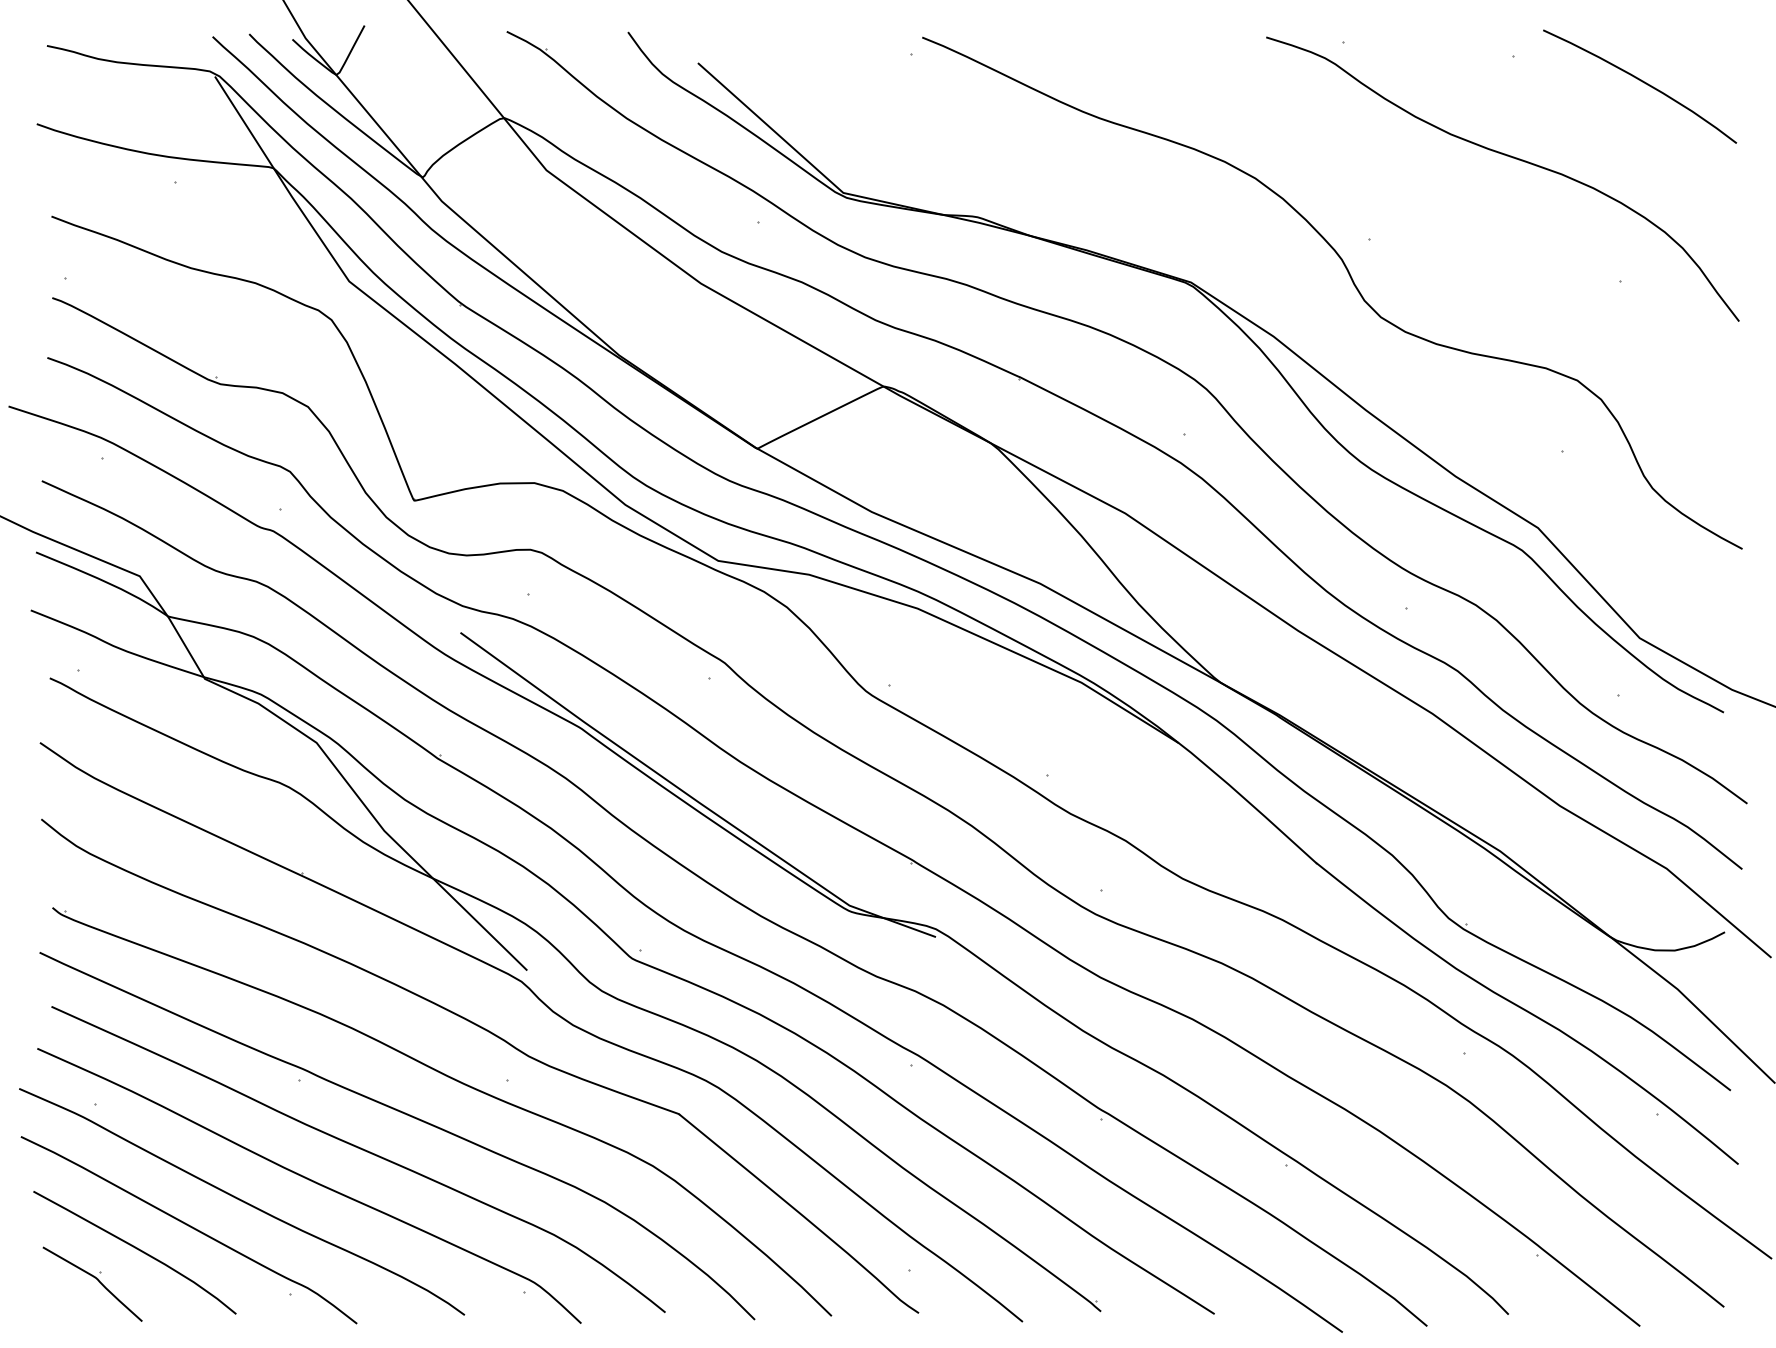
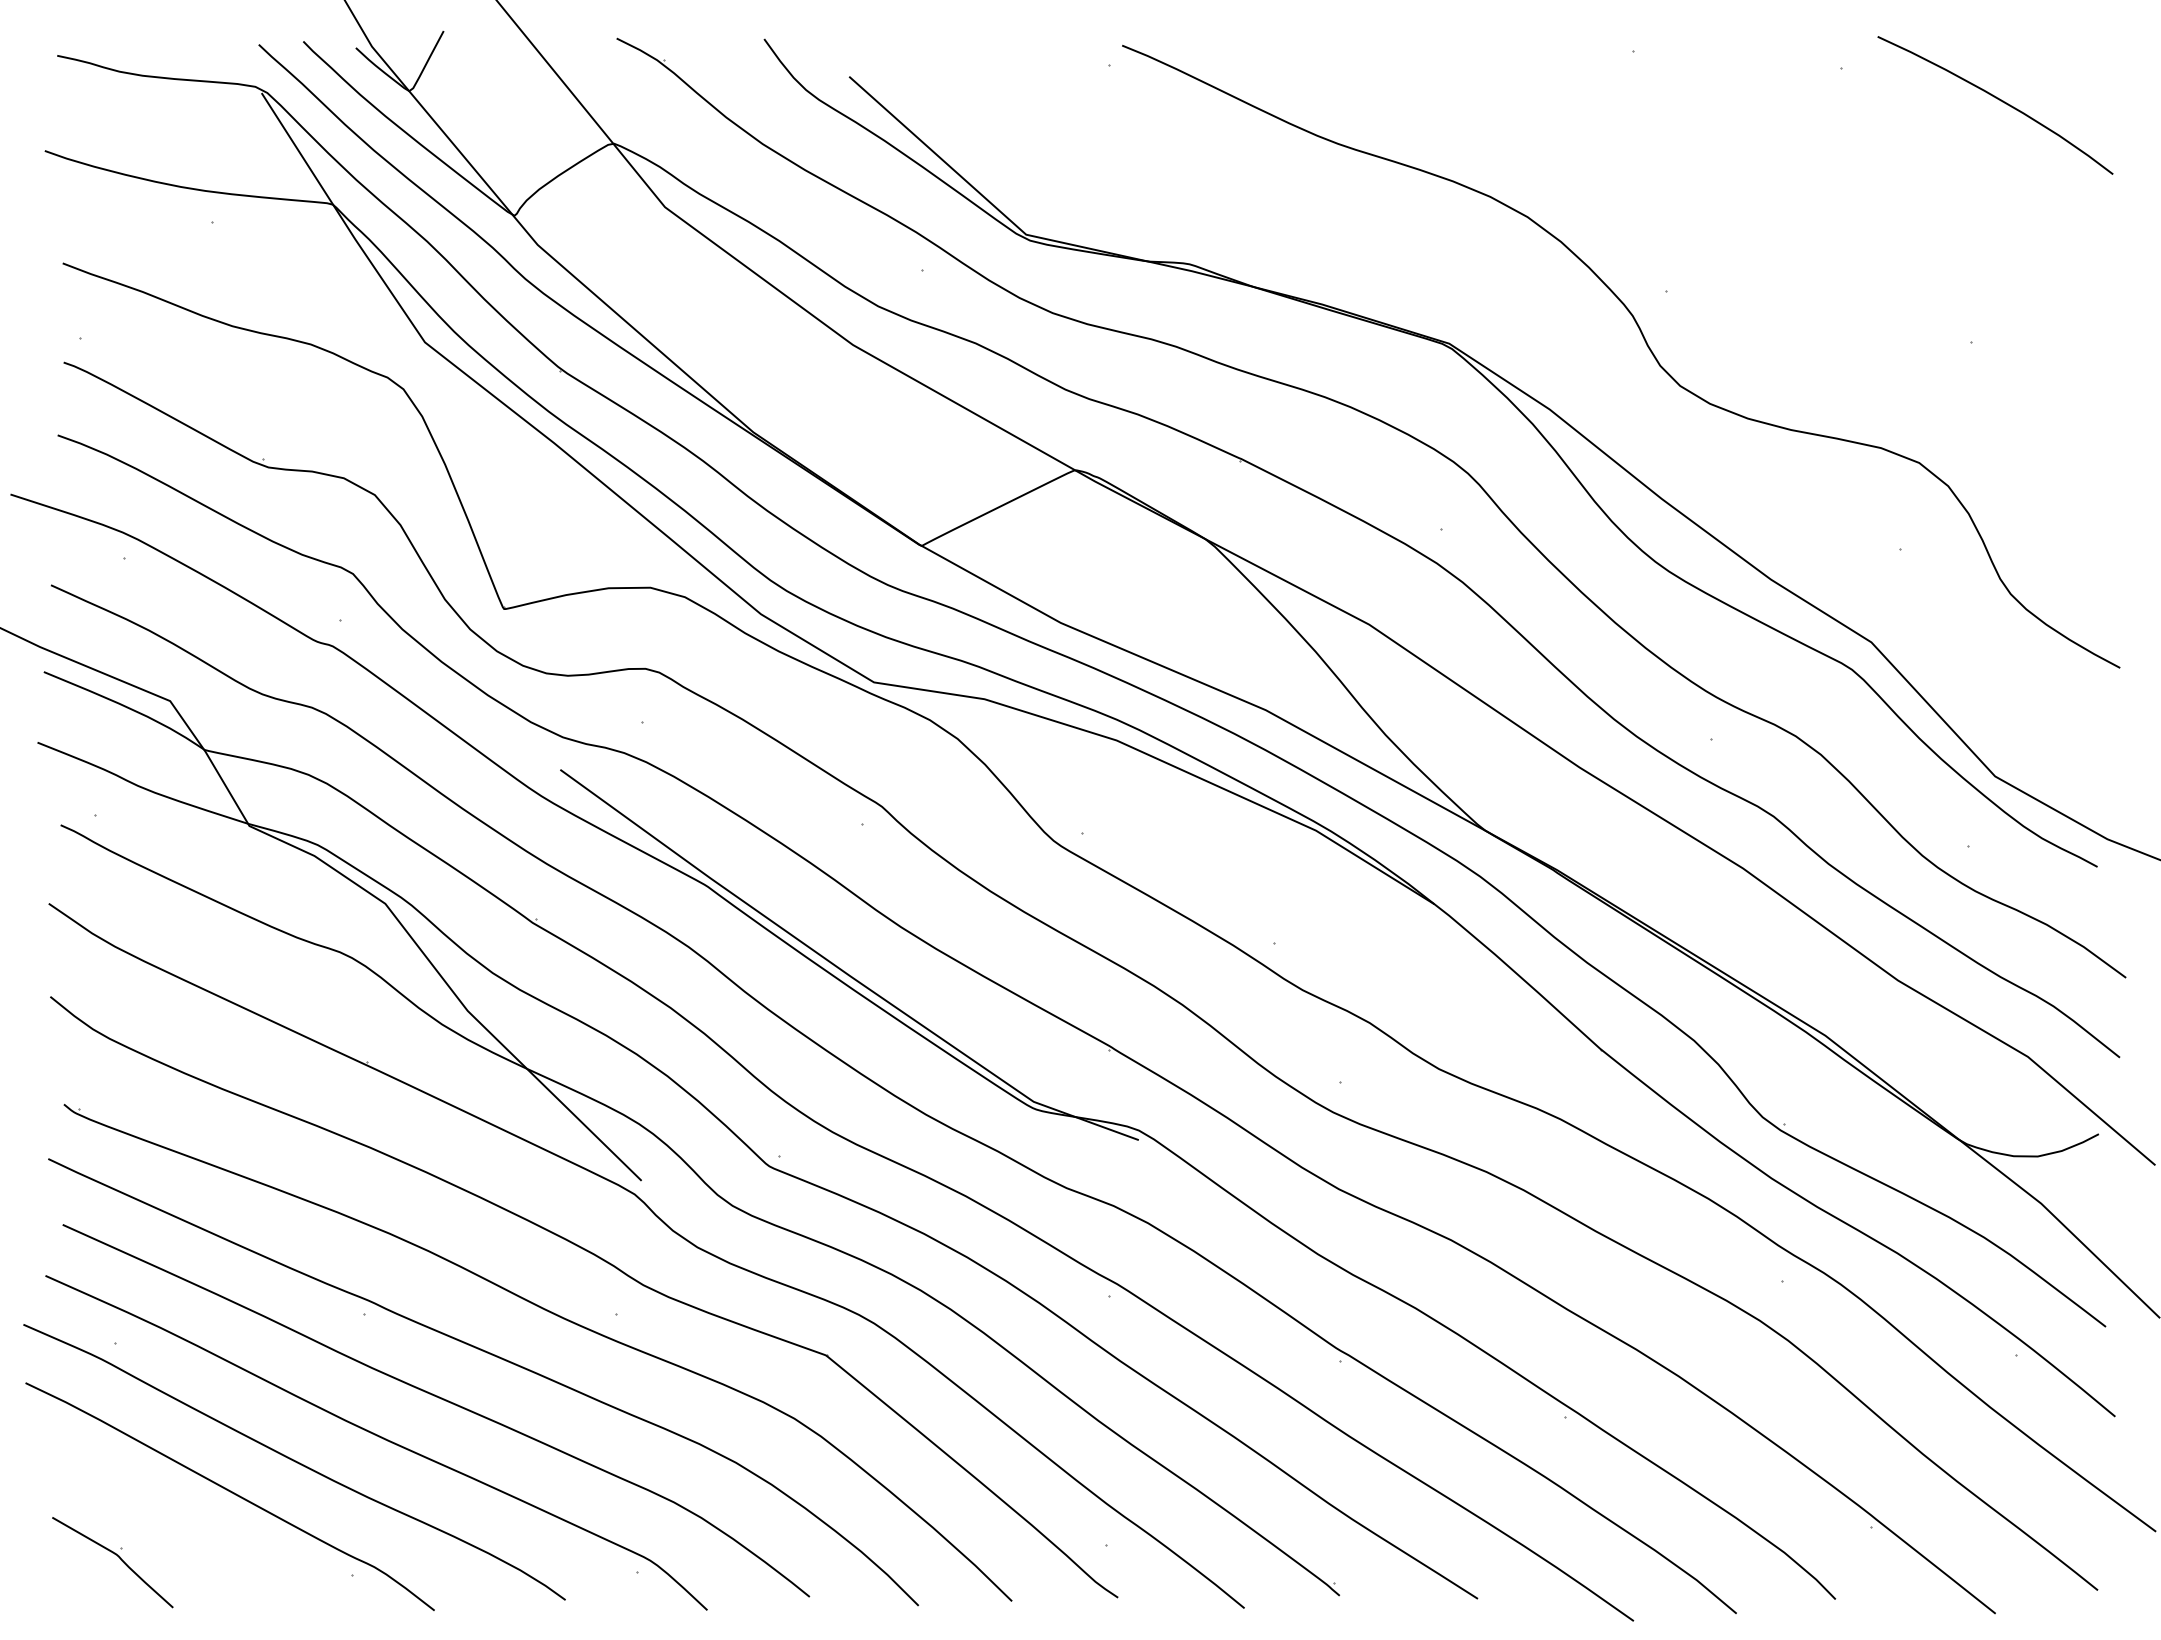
curve: (1510, 157) -> (1837, 191), removed
curve: (135, 1248) -> (165, 1519), removed

